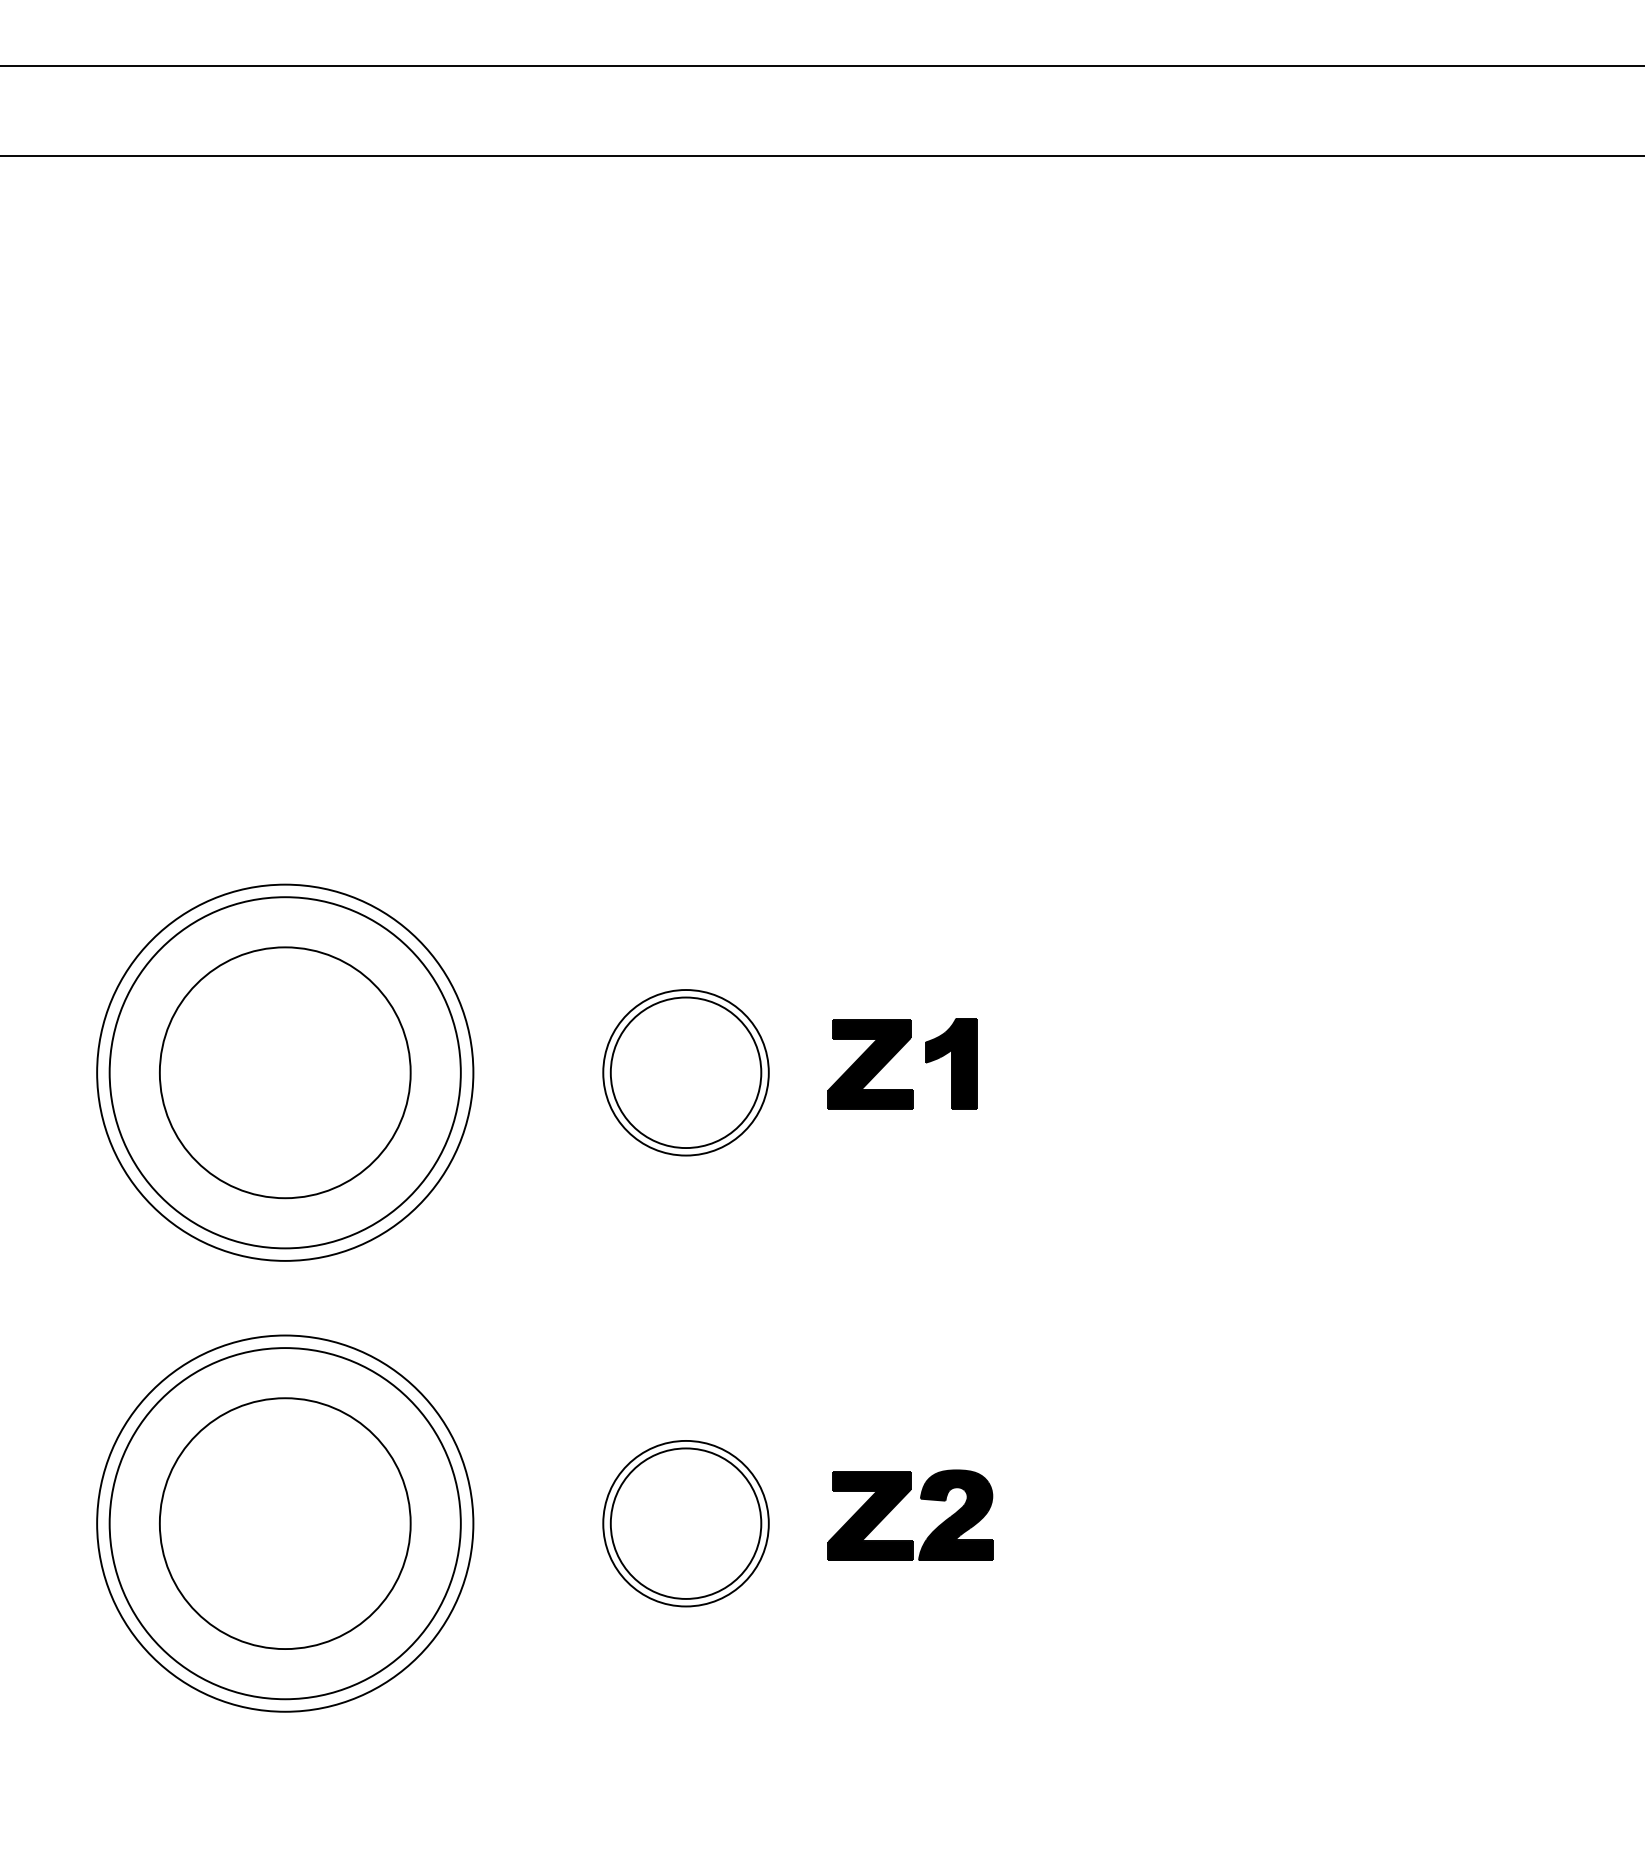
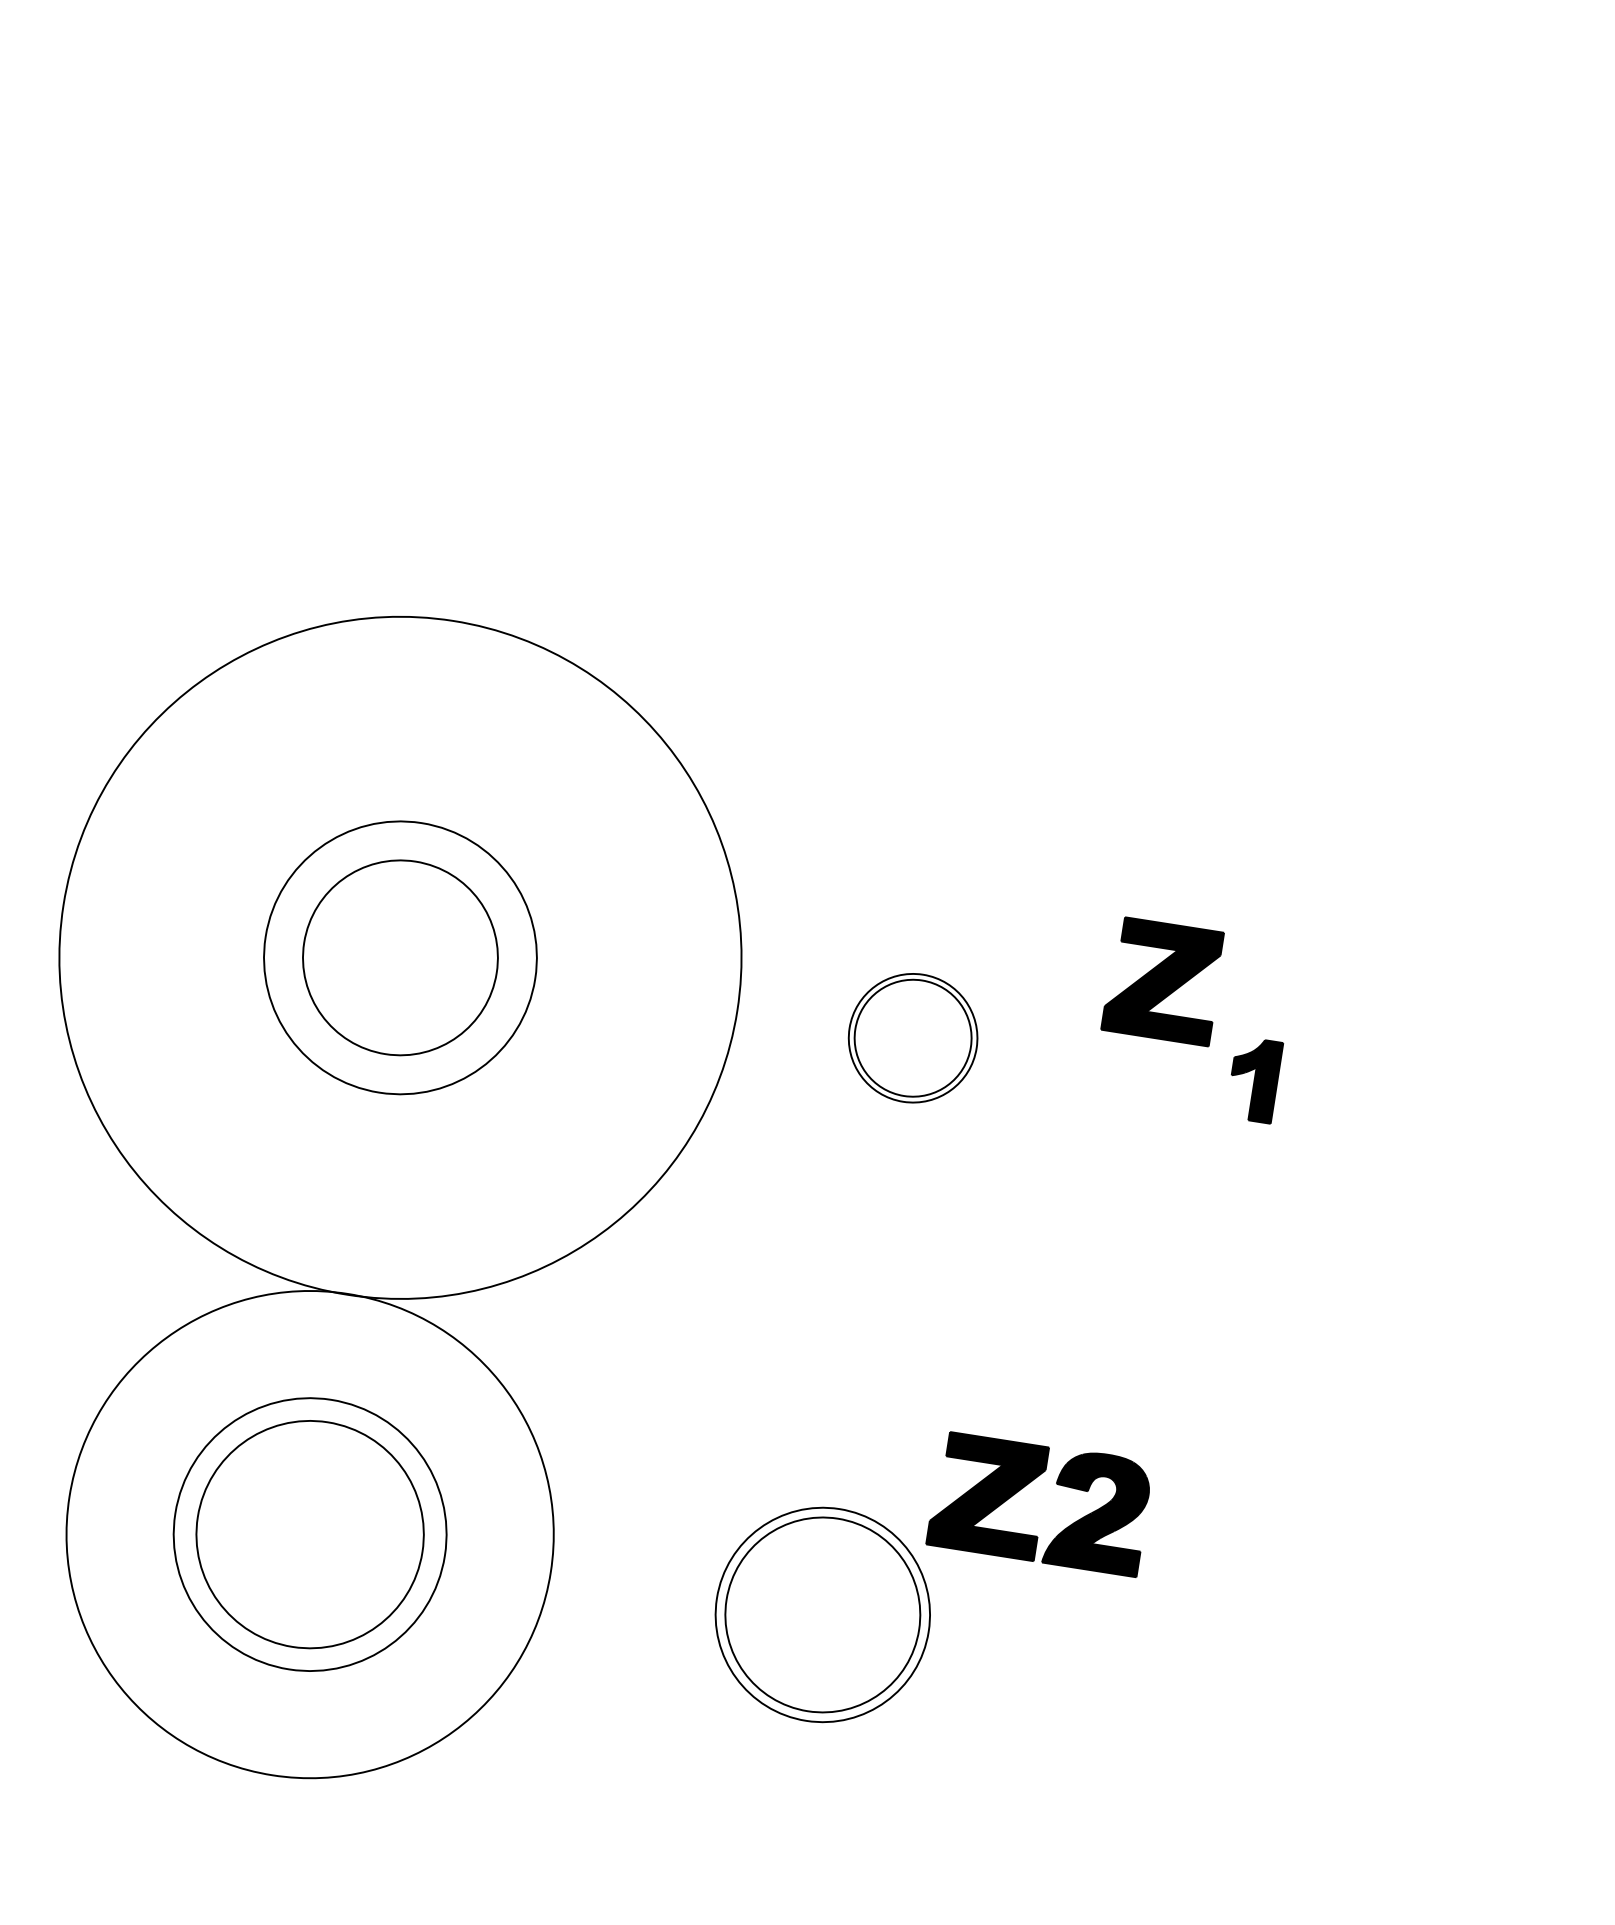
part: (951, 1063) -> (1254, 1079), size x0.7
part: (870, 1064) -> (1163, 981), moved
circle: (284, 1072) -> (399, 957), size x0.6
circle: (284, 1072) -> (399, 957), size x0.6
circle: (285, 1072) -> (400, 957), size x1.4
part: (685, 1072) -> (912, 1037), size x0.6
part: (899, 1502) -> (1028, 1484), moved
circle: (284, 1523) -> (309, 1534), size x0.6
circle: (284, 1523) -> (309, 1534), size x0.7

